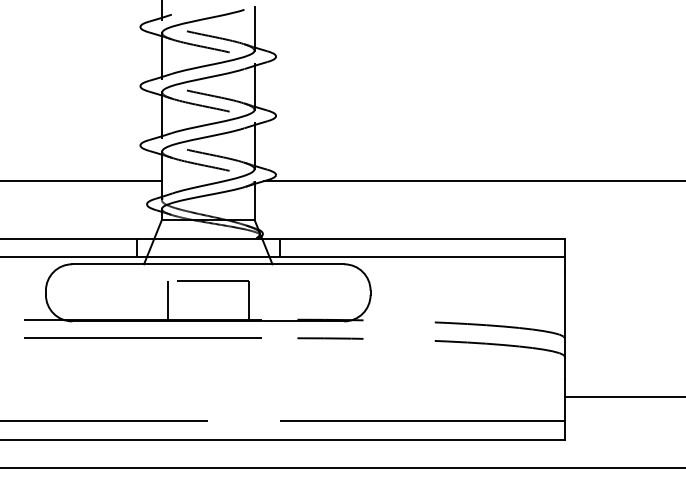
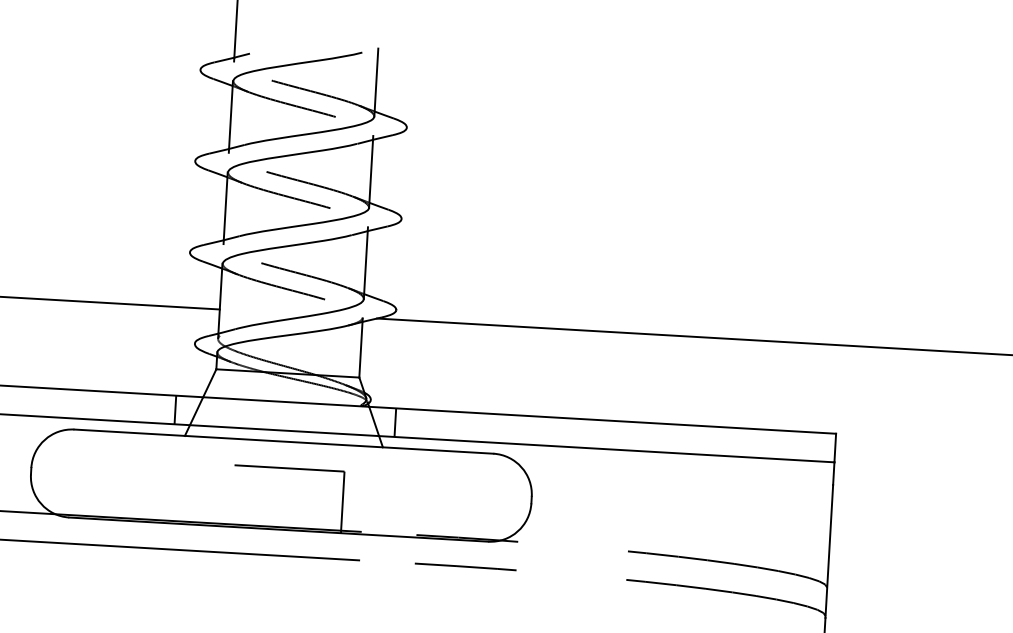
line: (167, 301) -> (217, 495), removed

